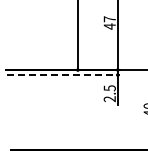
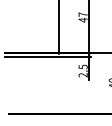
line: (63, 75) -> (48, 57), dashed -> solid

